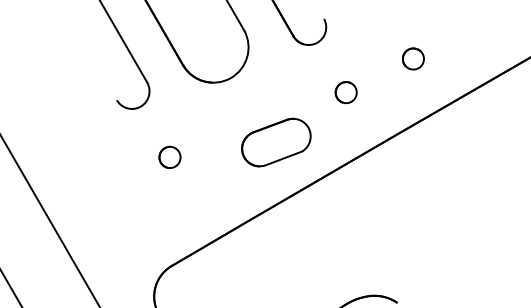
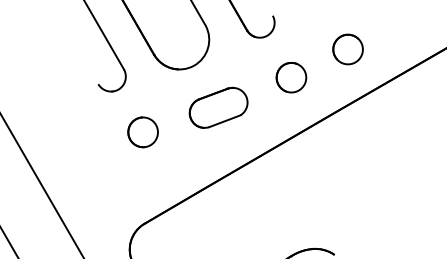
part: (412, 58) -> (347, 49), size x1.67
part: (346, 92) -> (291, 77), size x1.67
part: (276, 142) -> (218, 107), moved
part: (169, 157) -> (142, 132), size x1.67

